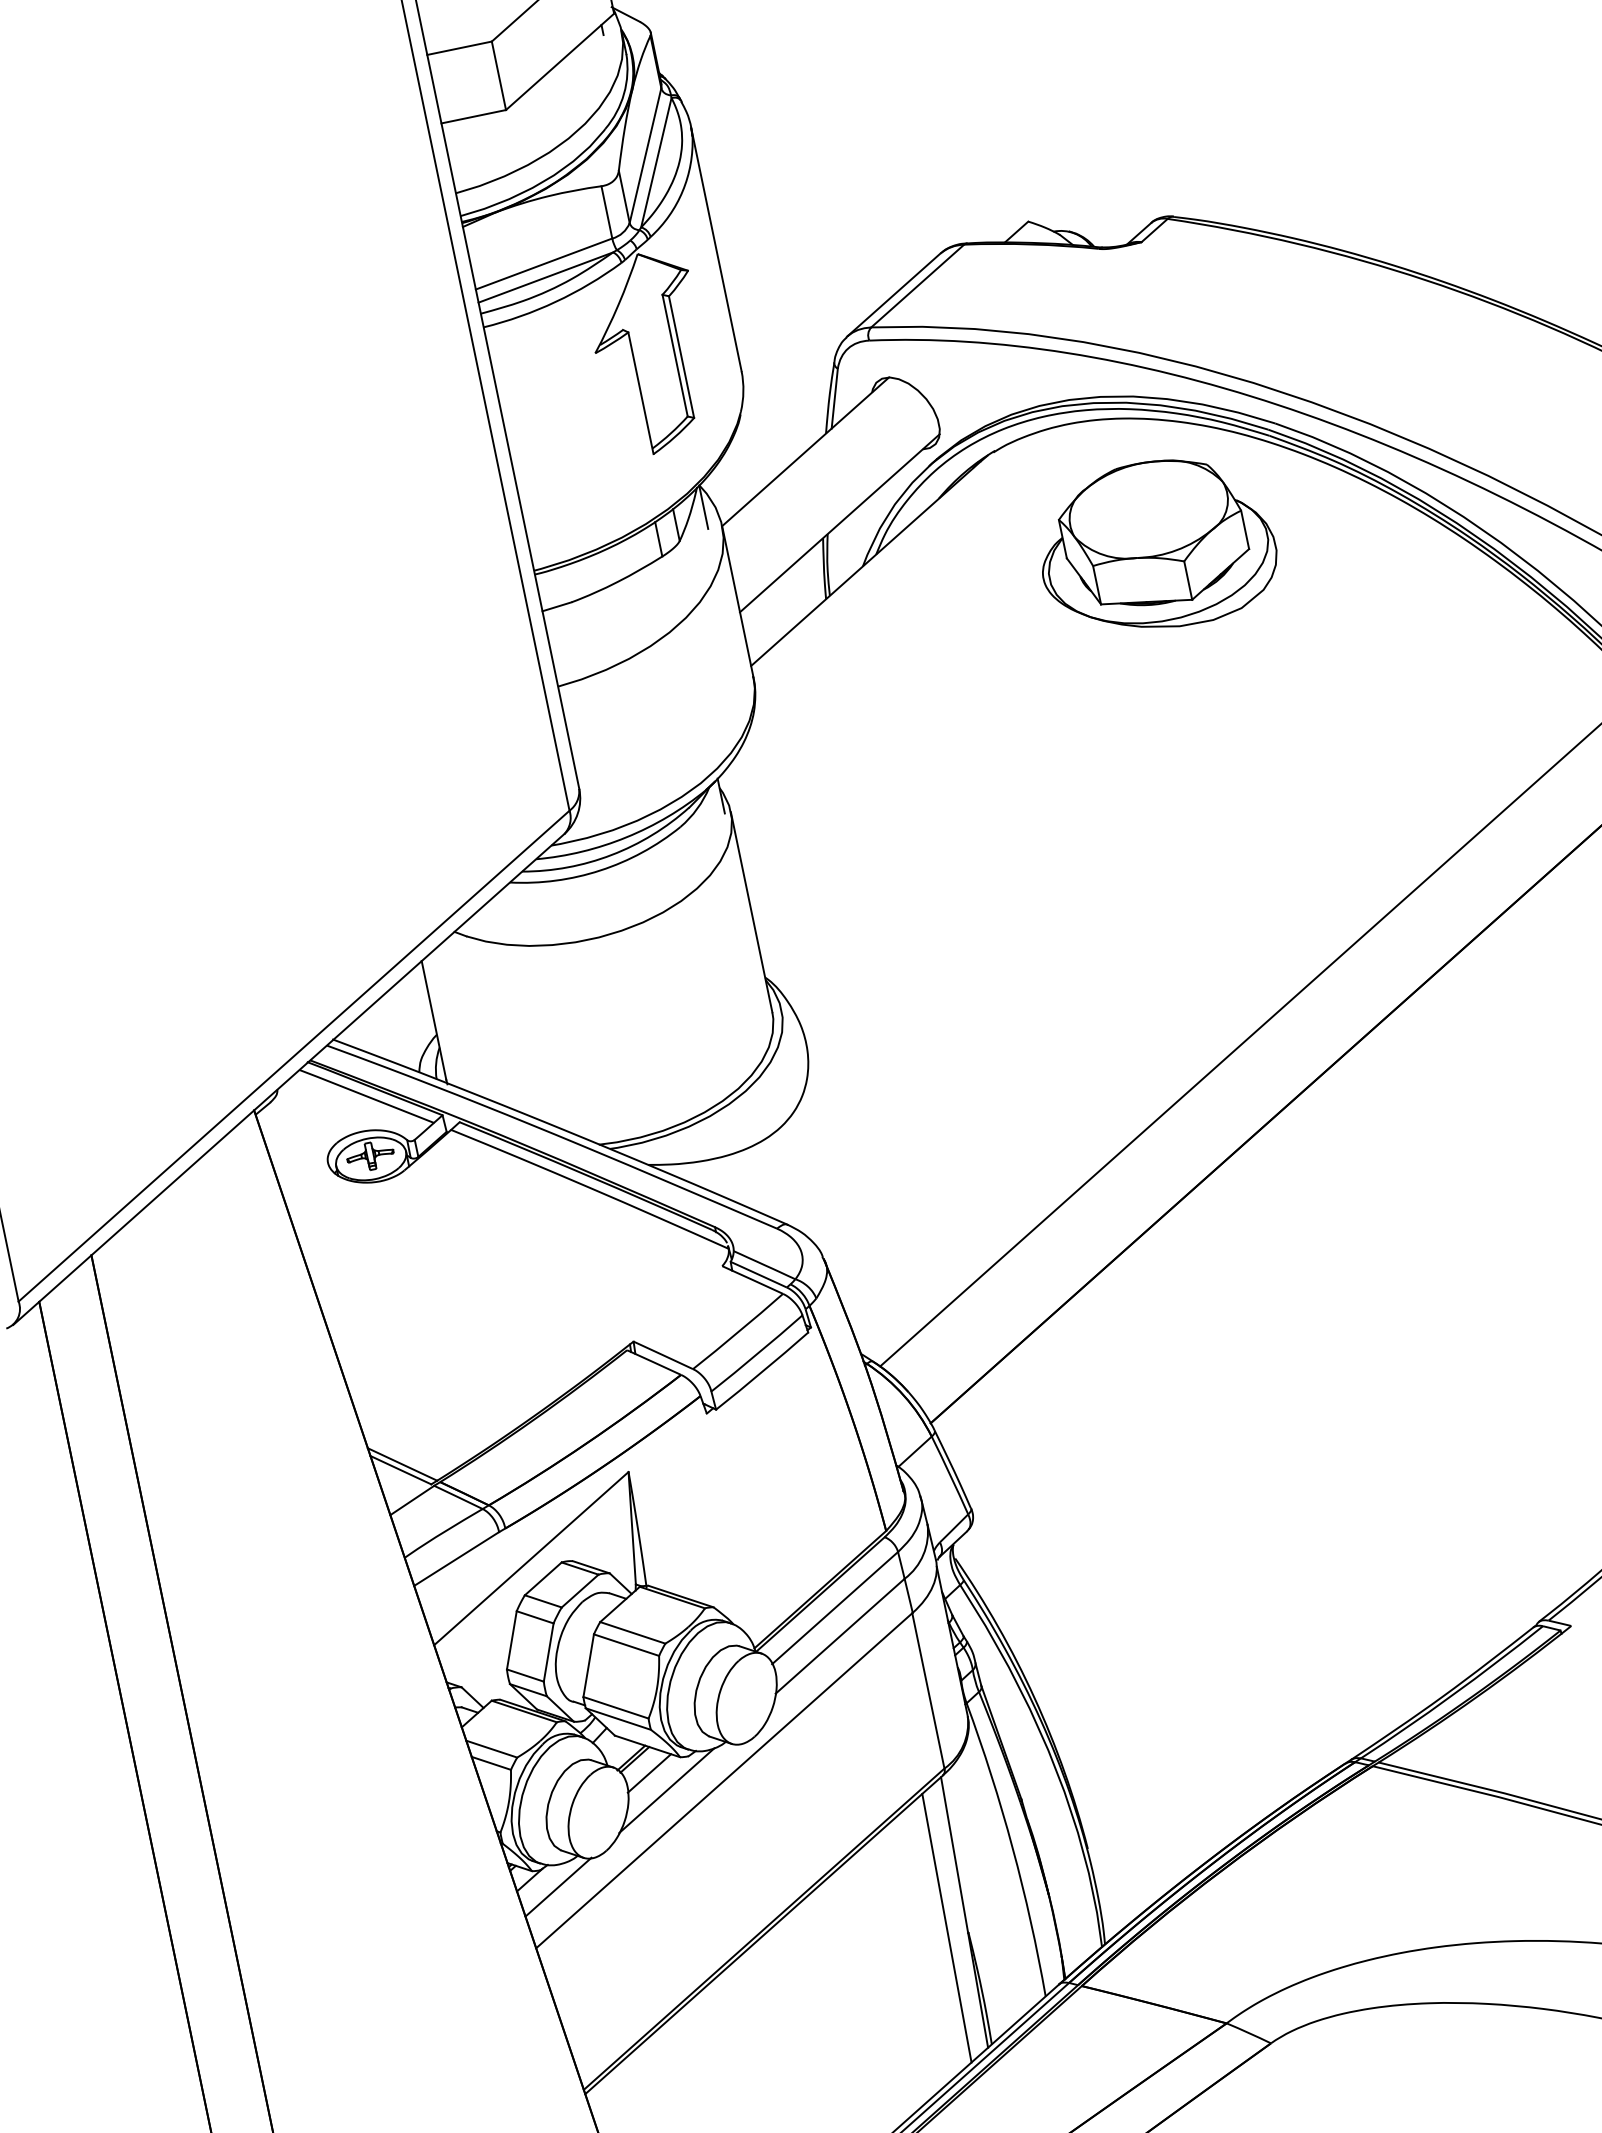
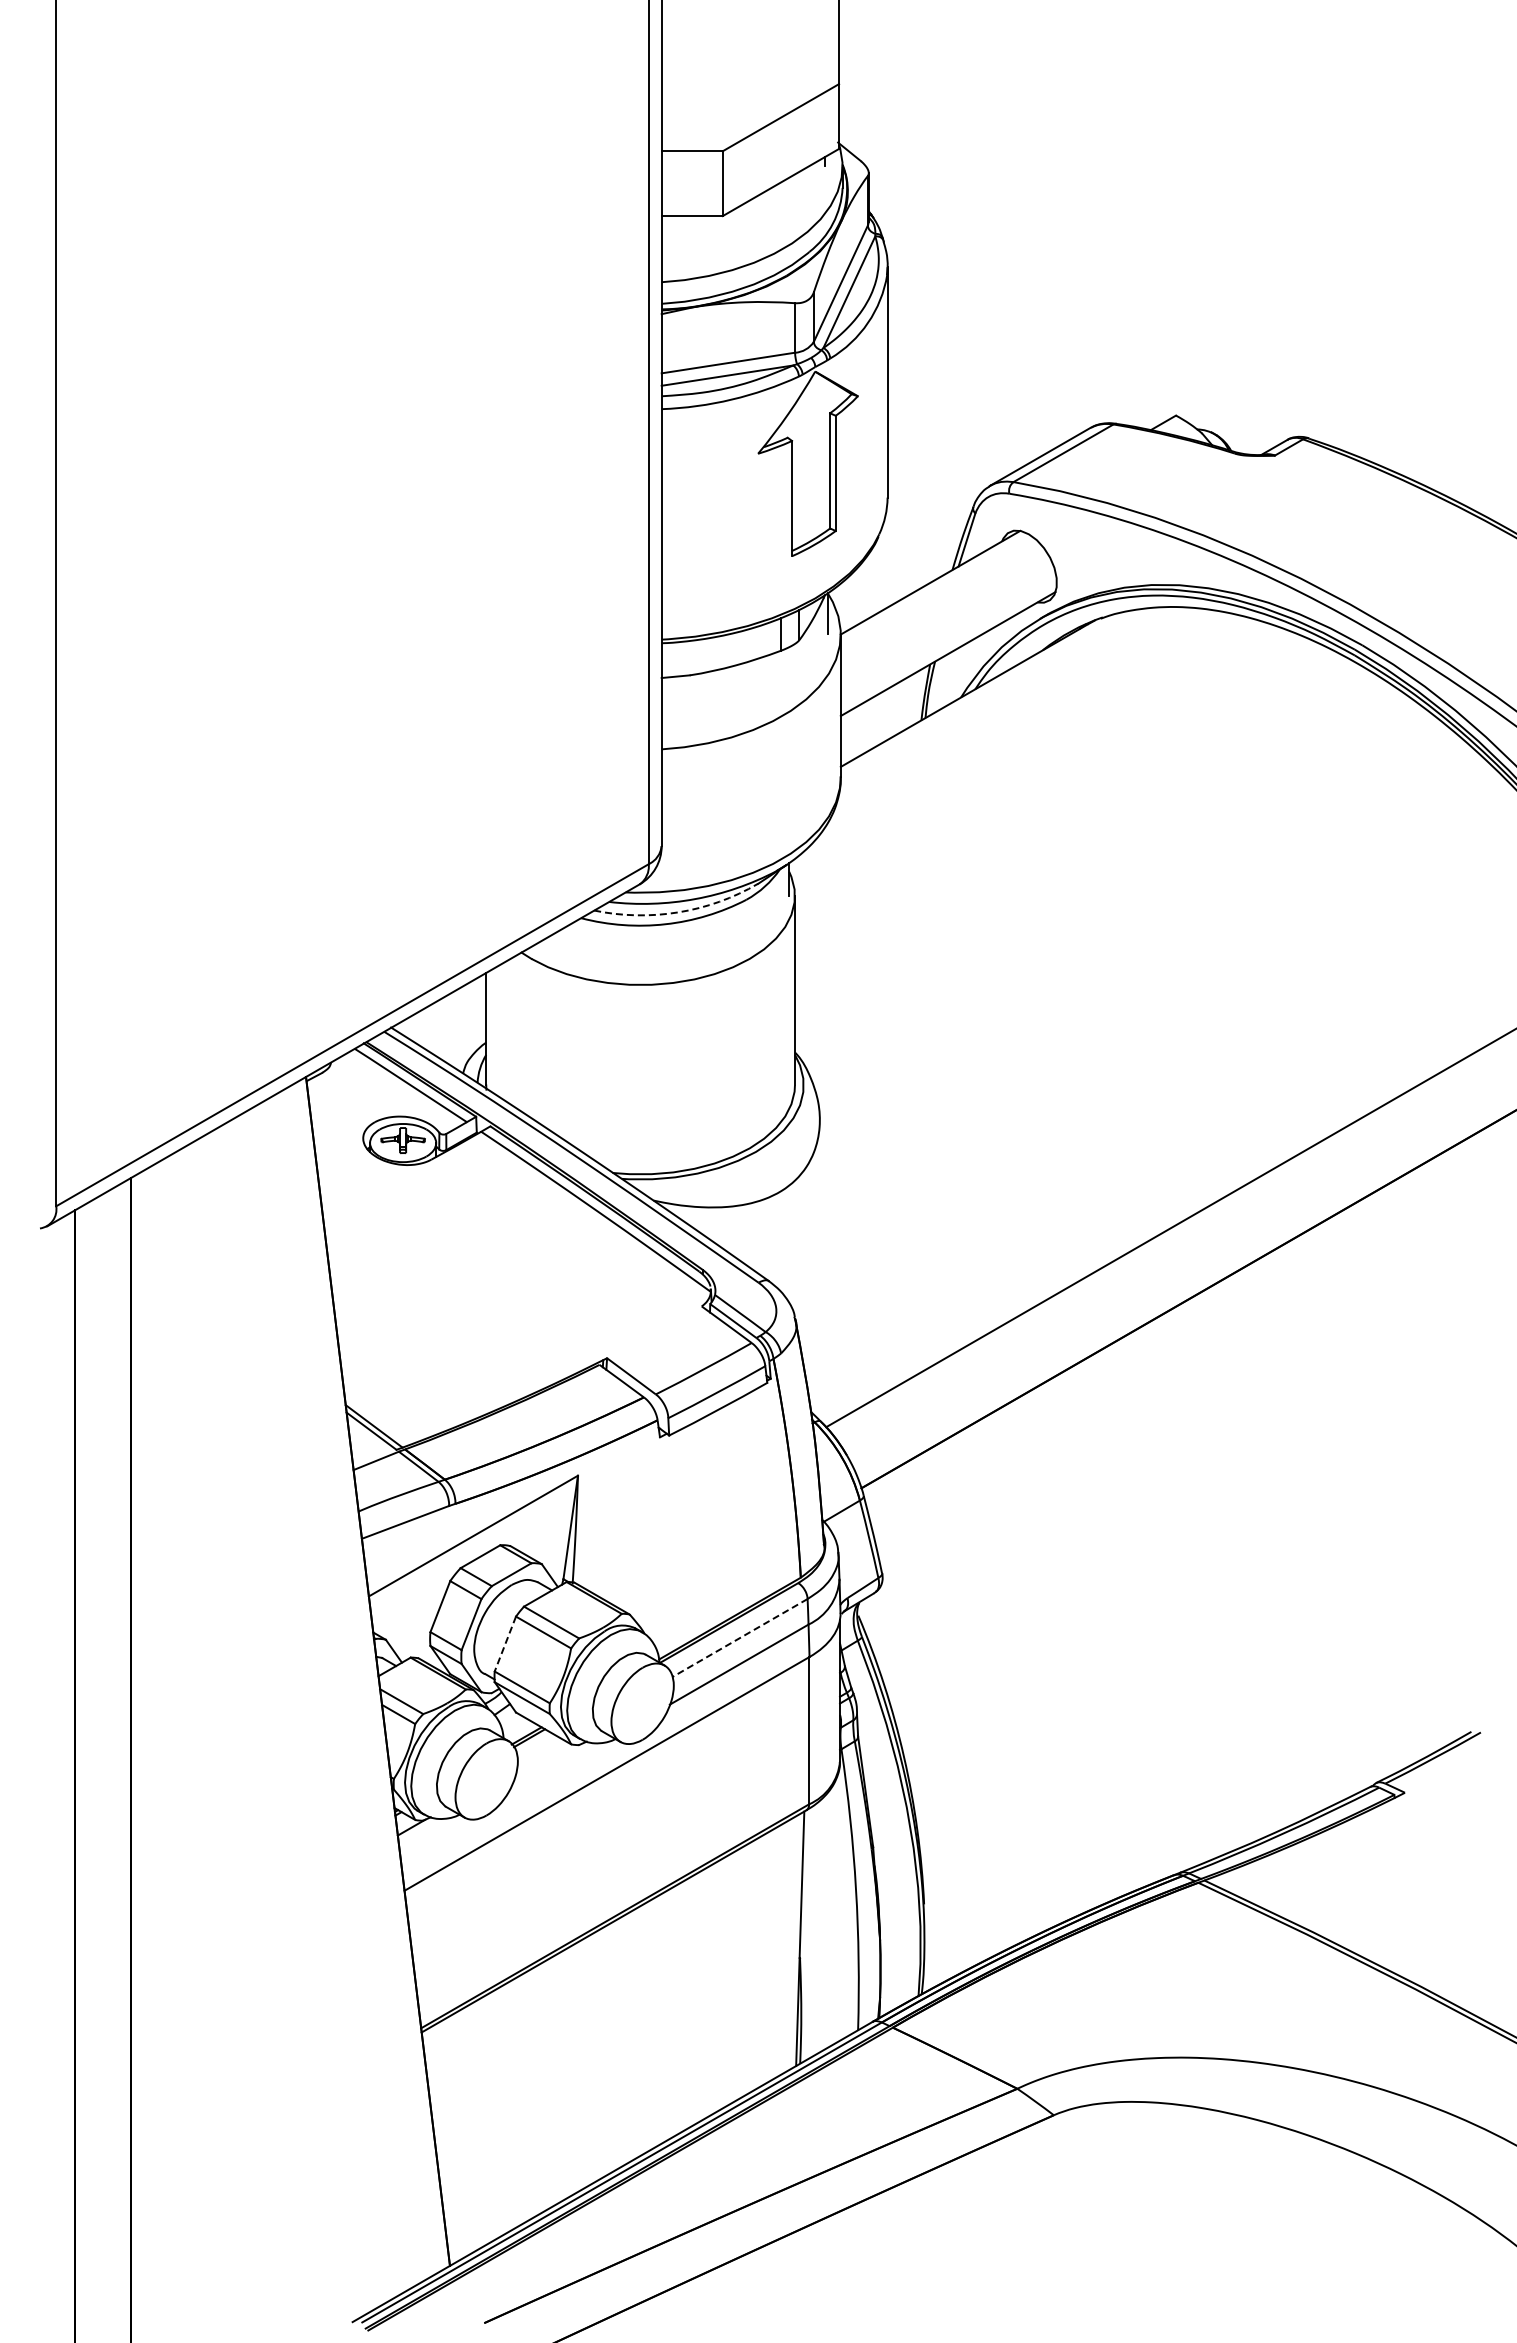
part: (1155, 545) -> (1230, 733), removed
arc: (611, 855) -> (678, 912), solid -> dashed
line: (834, 1608) -> (739, 1638), solid -> dashed
line: (588, 1666) -> (505, 1644), solid -> dashed
line: (649, 1772) -> (540, 1752), removed
line: (666, 1789) -> (552, 1771), removed
line: (557, 1886) -> (435, 1838), removed
line: (947, 1927) -> (781, 1949), removed

